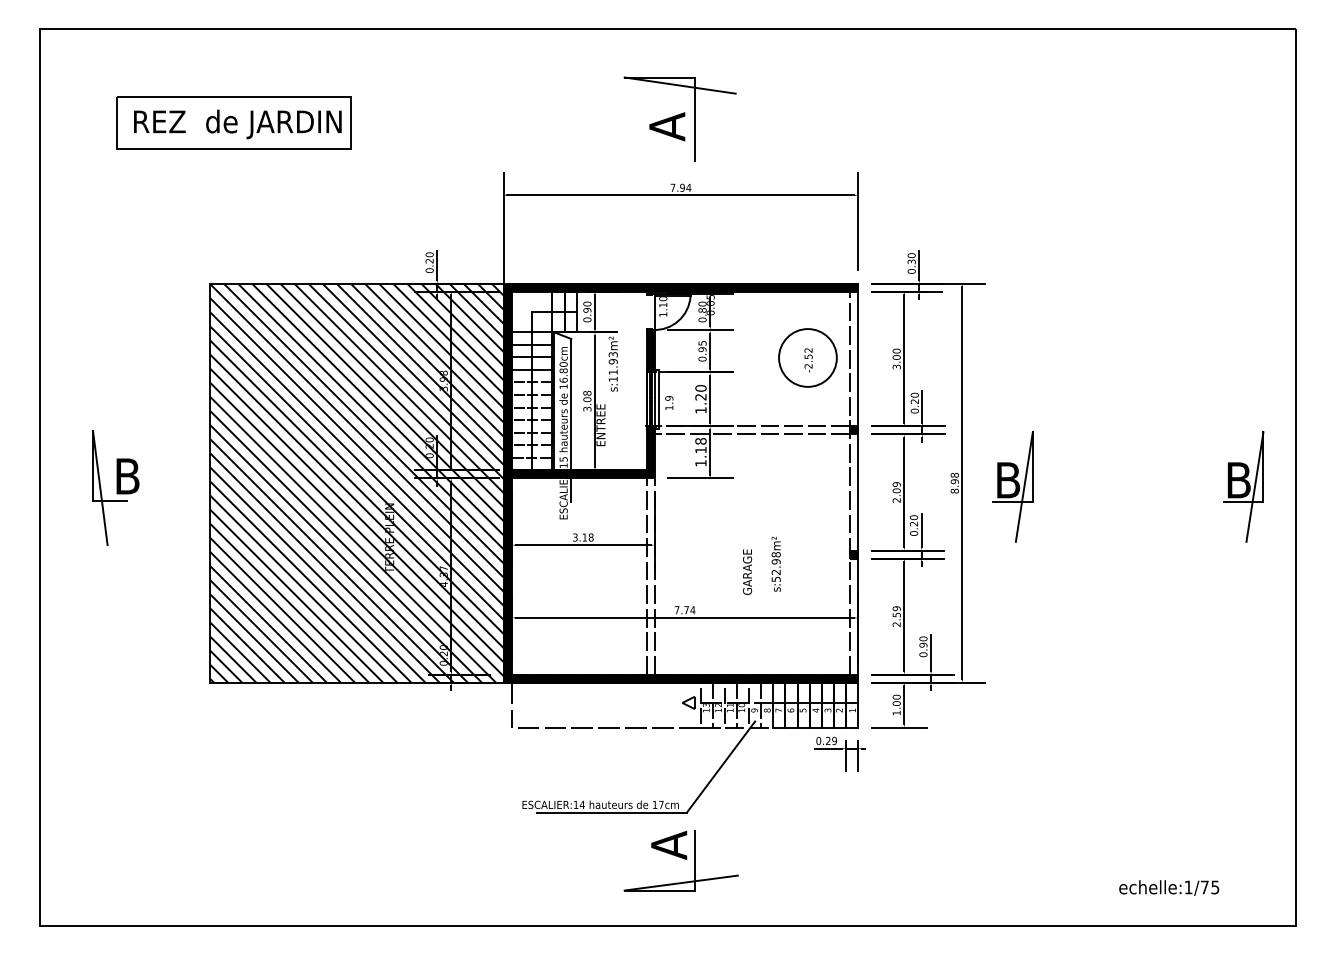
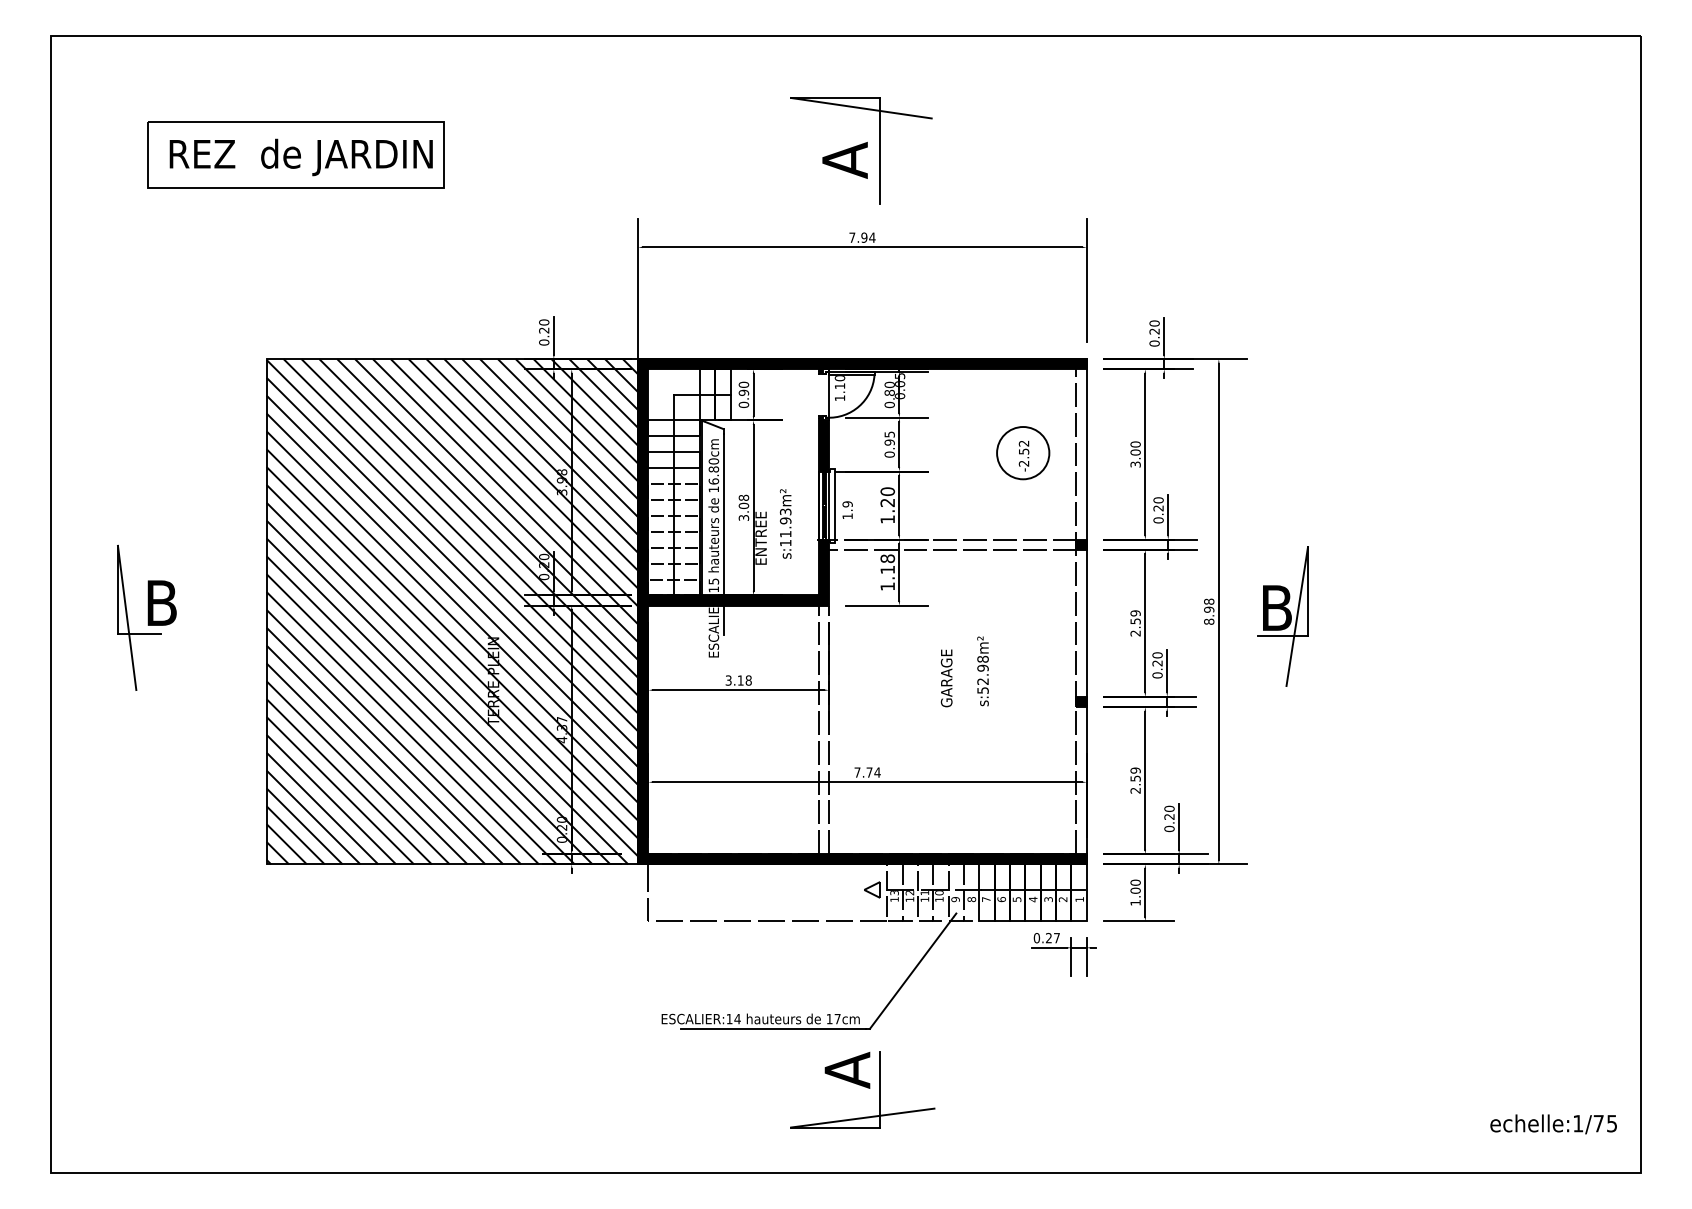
text: (911, 261) -> (1154, 331), 0.30 -> 0.20
circle: (808, 358) -> (1023, 453), size x0.71
text: (613, 363) -> (785, 523), moved
part: (1243, 486) -> (1574, 616), removed
text: (896, 490) -> (1135, 621), 2.09 -> 2.59
text: (775, 564) -> (982, 671), moved
text: (747, 572) -> (946, 678), moved
text: (923, 644) -> (1169, 816), 0.90 -> 0.20
text: (834, 741) -> (1056, 938), 0.29 -> 0.27
text: (1169, 888) -> (1553, 1124), moved

